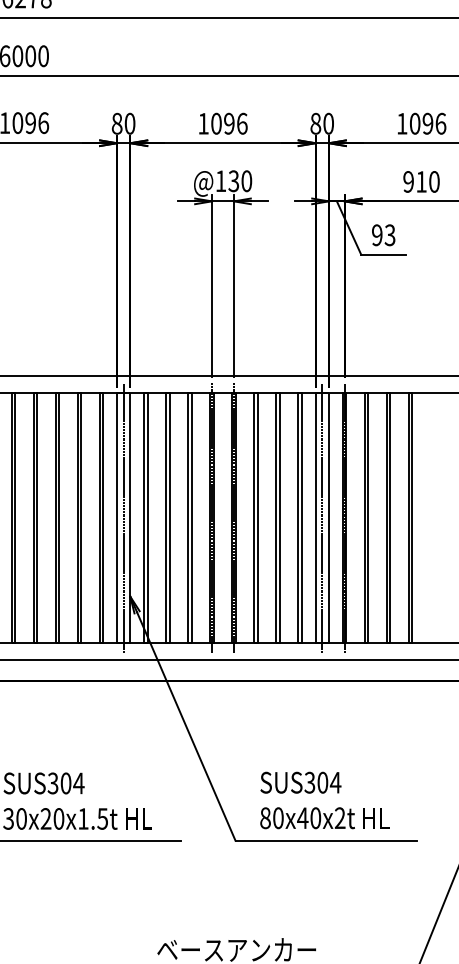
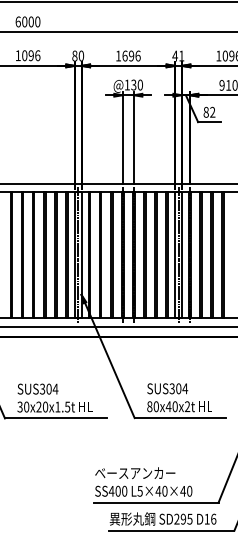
text: (215, 122) -> (124, 55), 1096 -> 1696
text: (322, 122) -> (178, 55), 80 -> 41
text: (383, 235) -> (209, 112), 93 -> 82

